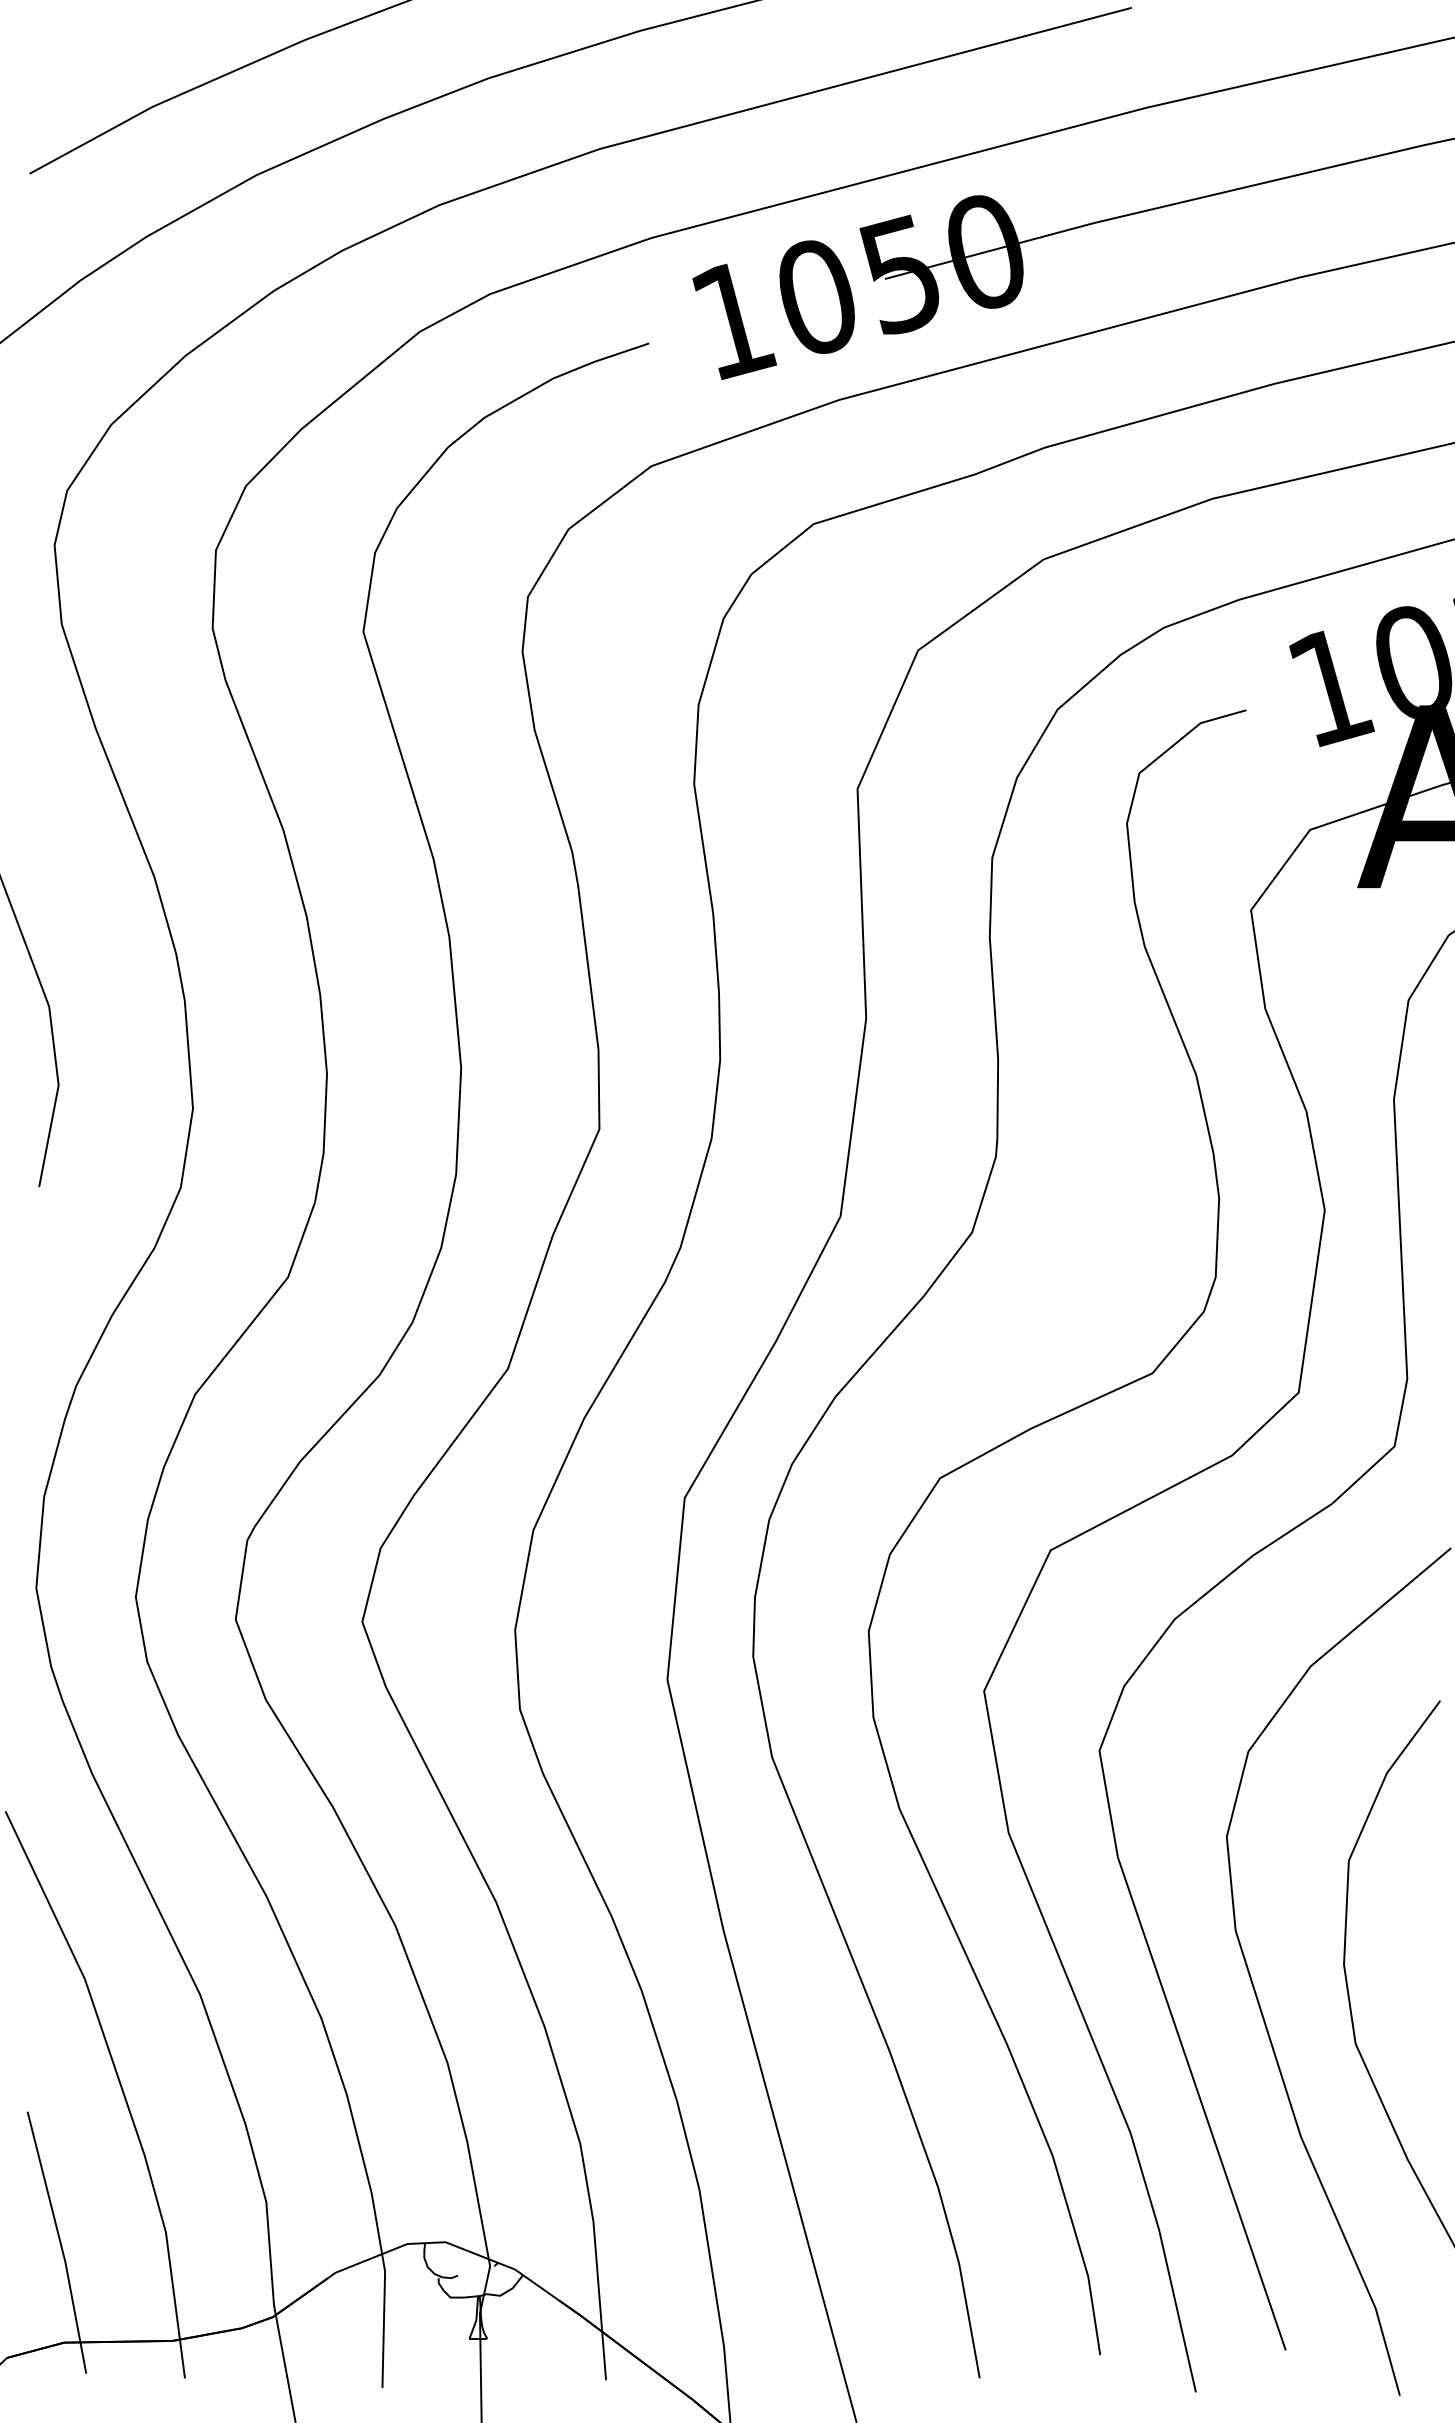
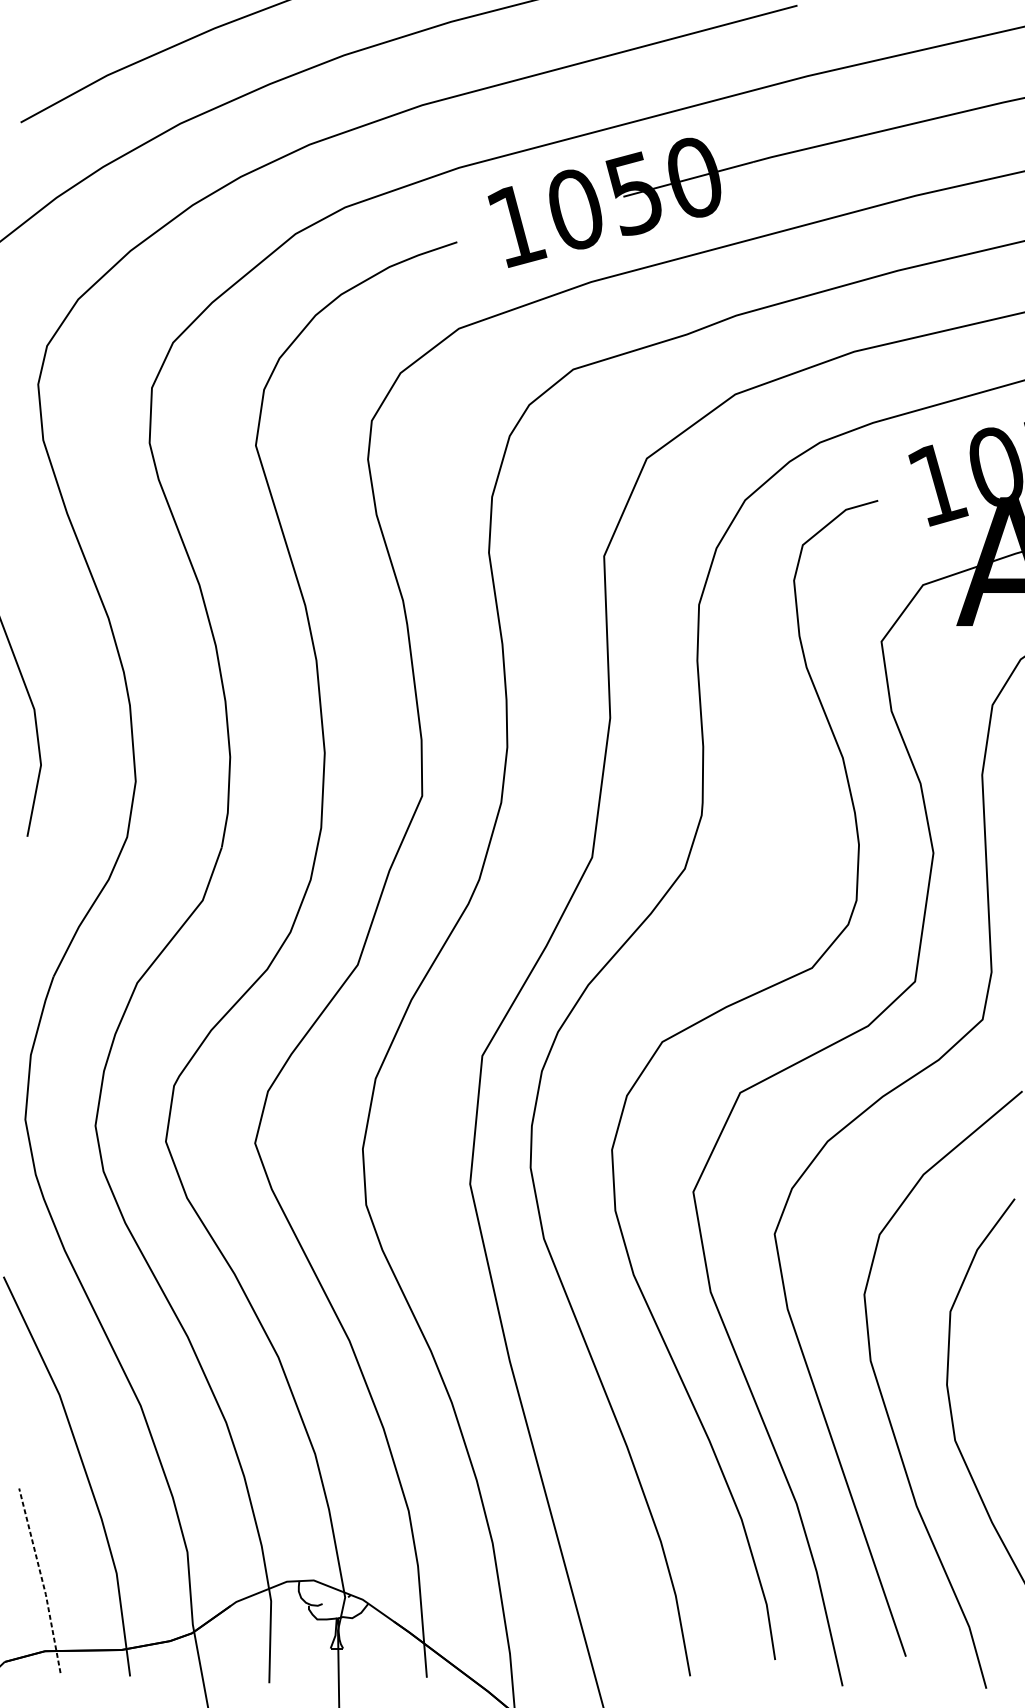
line: (60, 2242) -> (42, 1580), solid -> dashed

